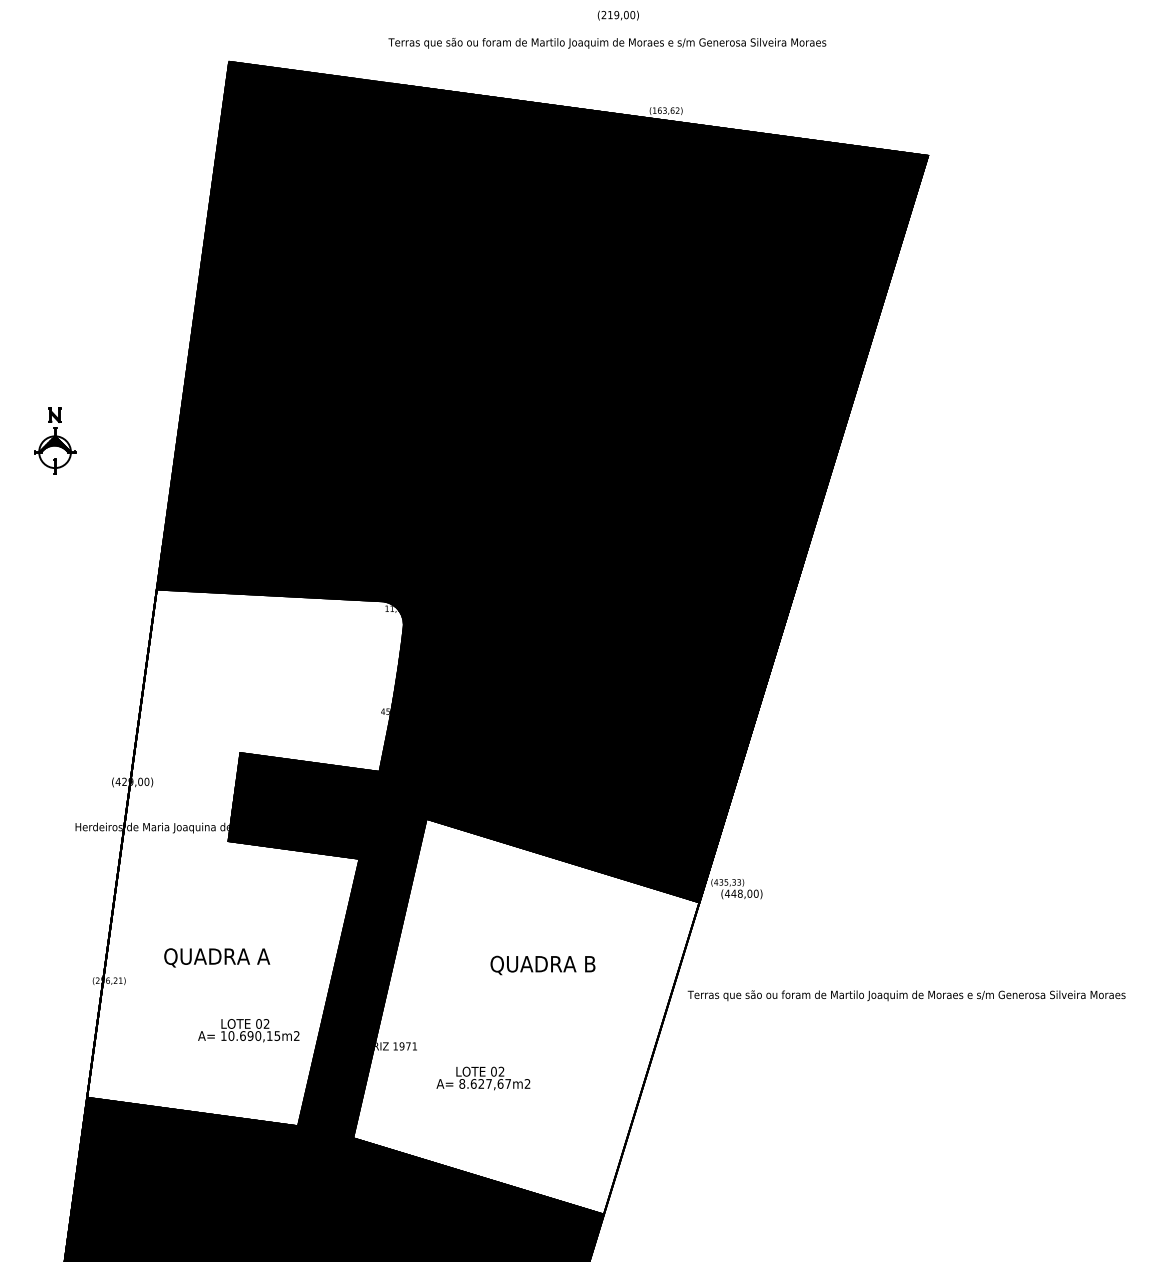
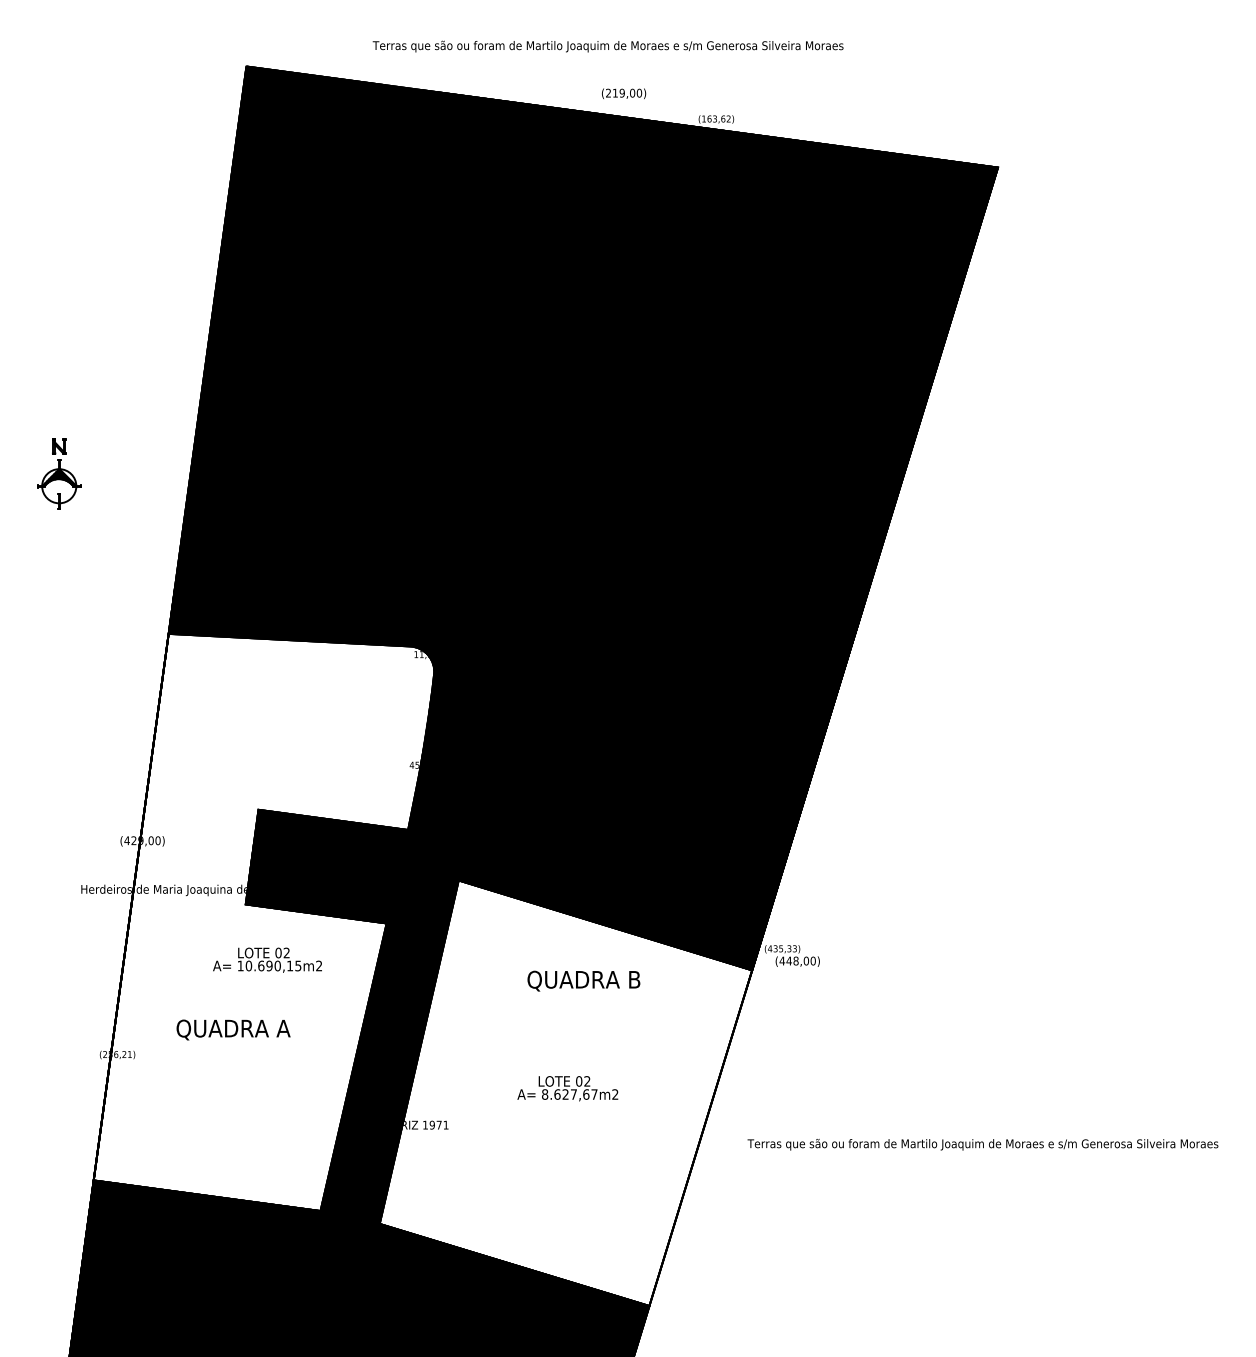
text: (618, 15) -> (624, 93), moved
text: (606, 43) -> (607, 46), moved
text: (542, 964) -> (583, 980), moved
text: (906, 995) -> (982, 1144), moved
text: (248, 1029) -> (267, 959), moved
text: (483, 1078) -> (567, 1088), moved

